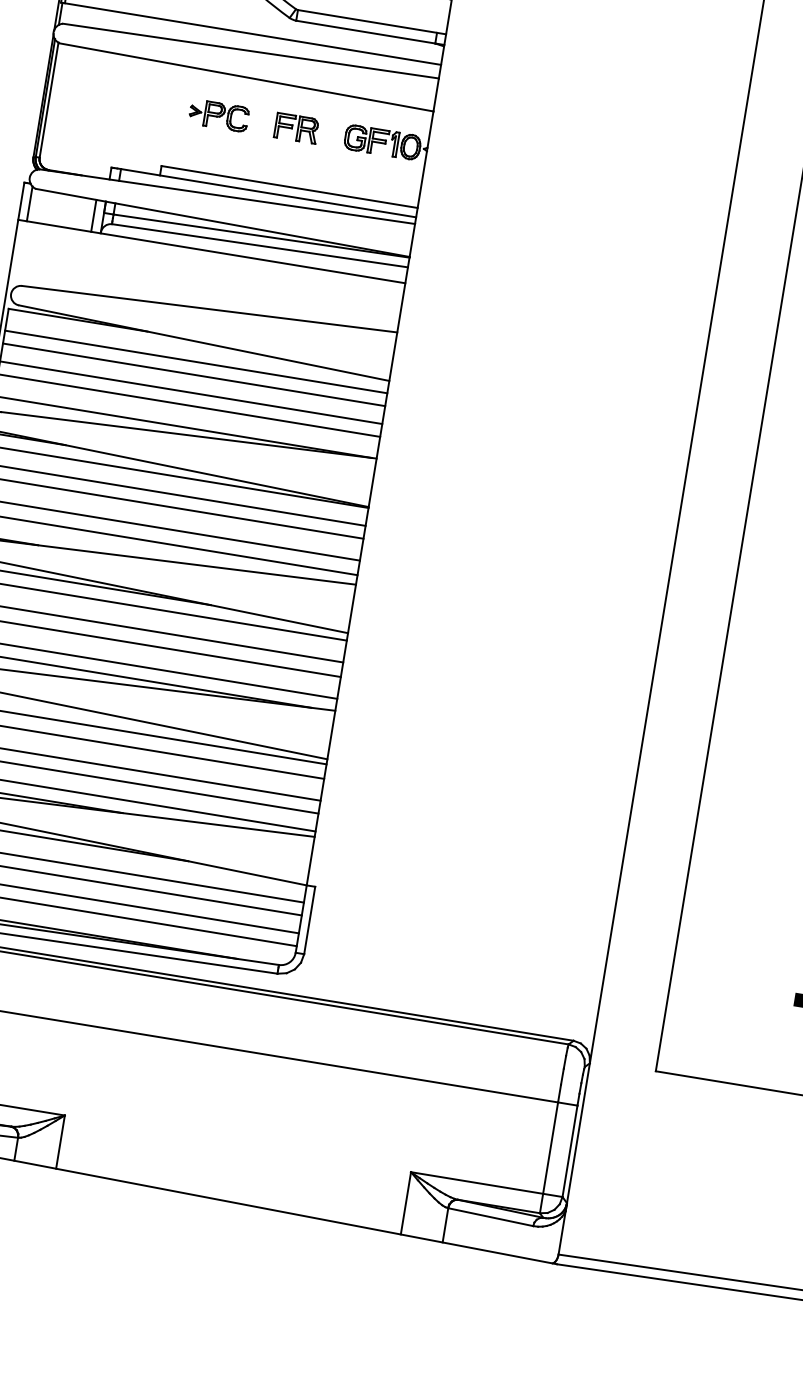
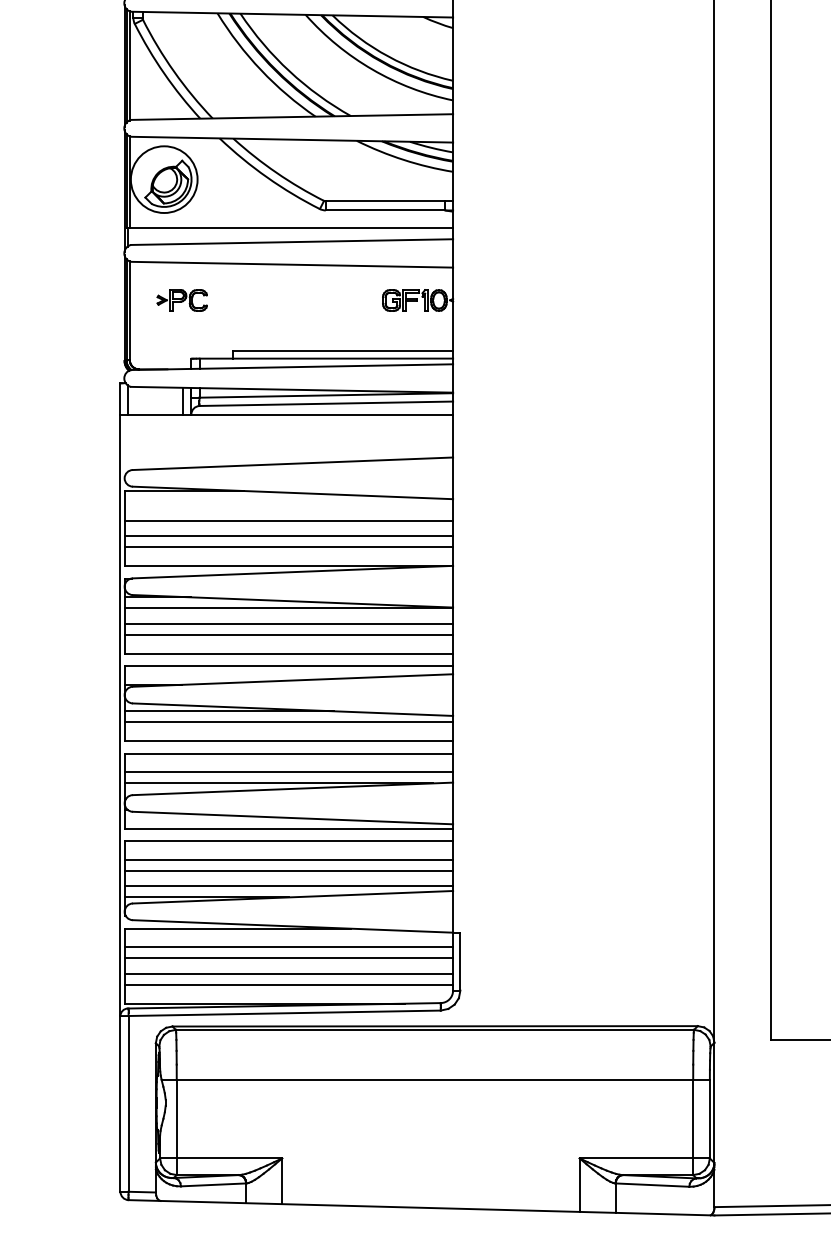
part: (218, 115) -> (181, 300), moved
part: (296, 128) -> (340, 300), removed
line: (195, 361) -> (288, 509), removed

